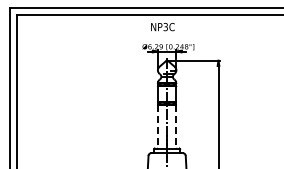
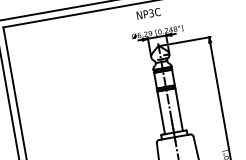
line: (158, 127) -> (161, 113), dashed -> solid
line: (176, 127) -> (179, 110), dashed -> solid

